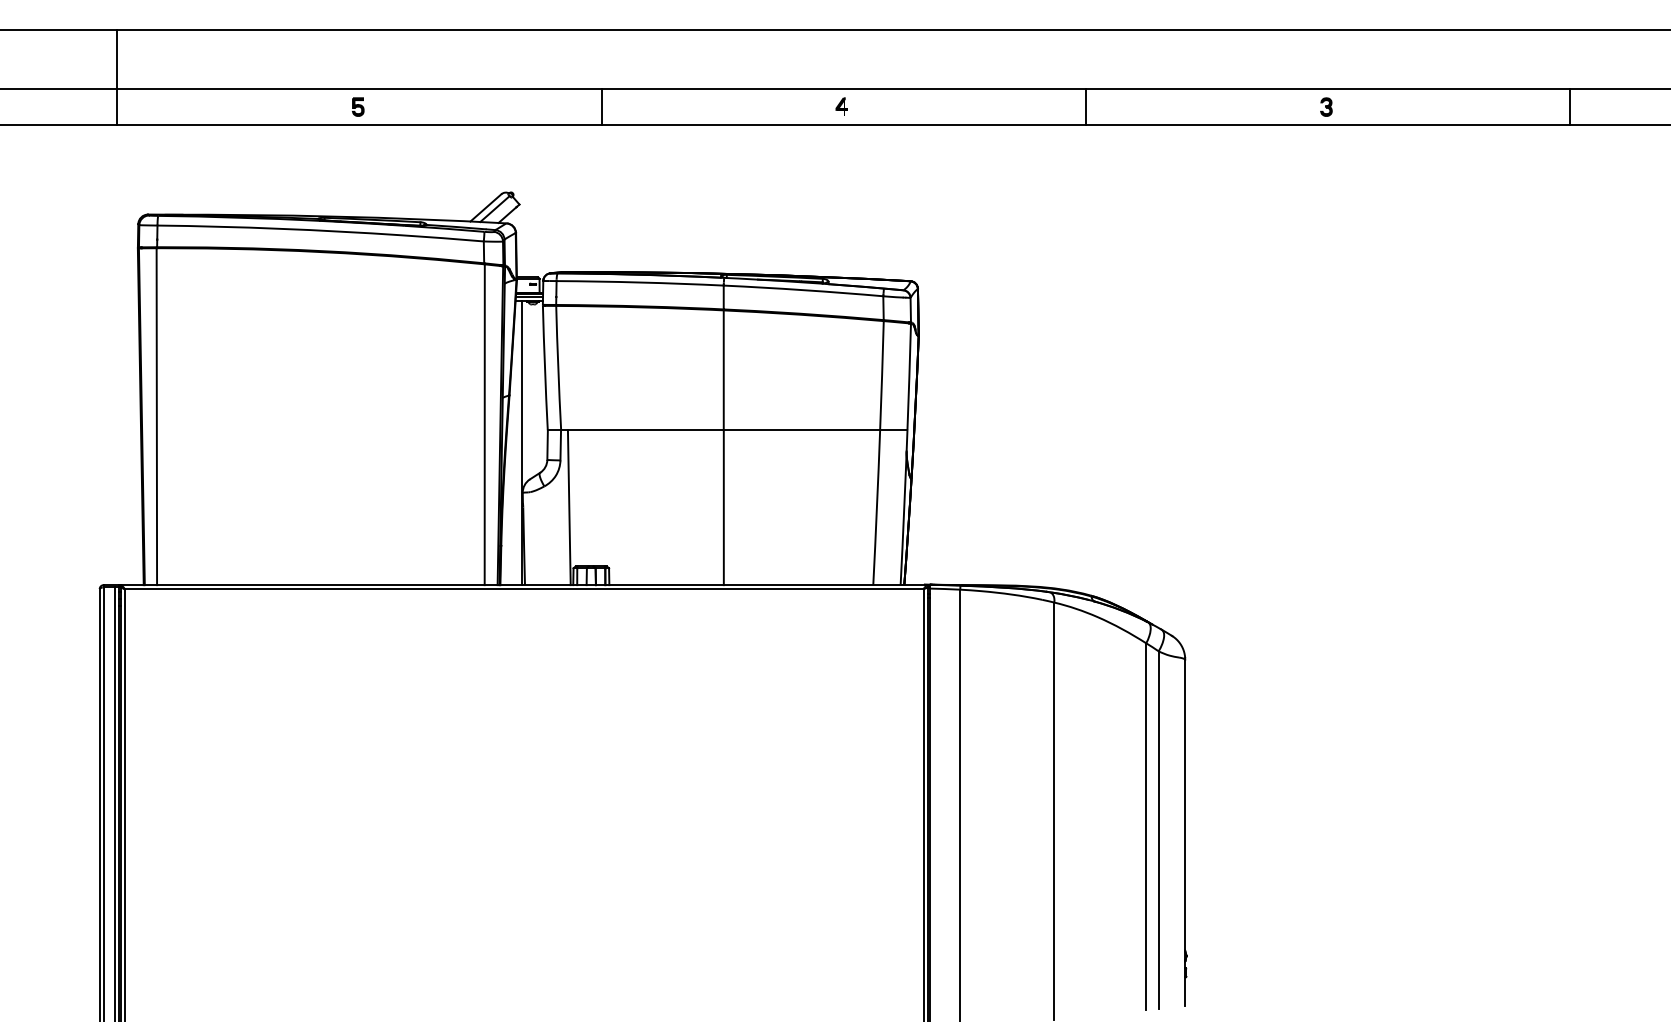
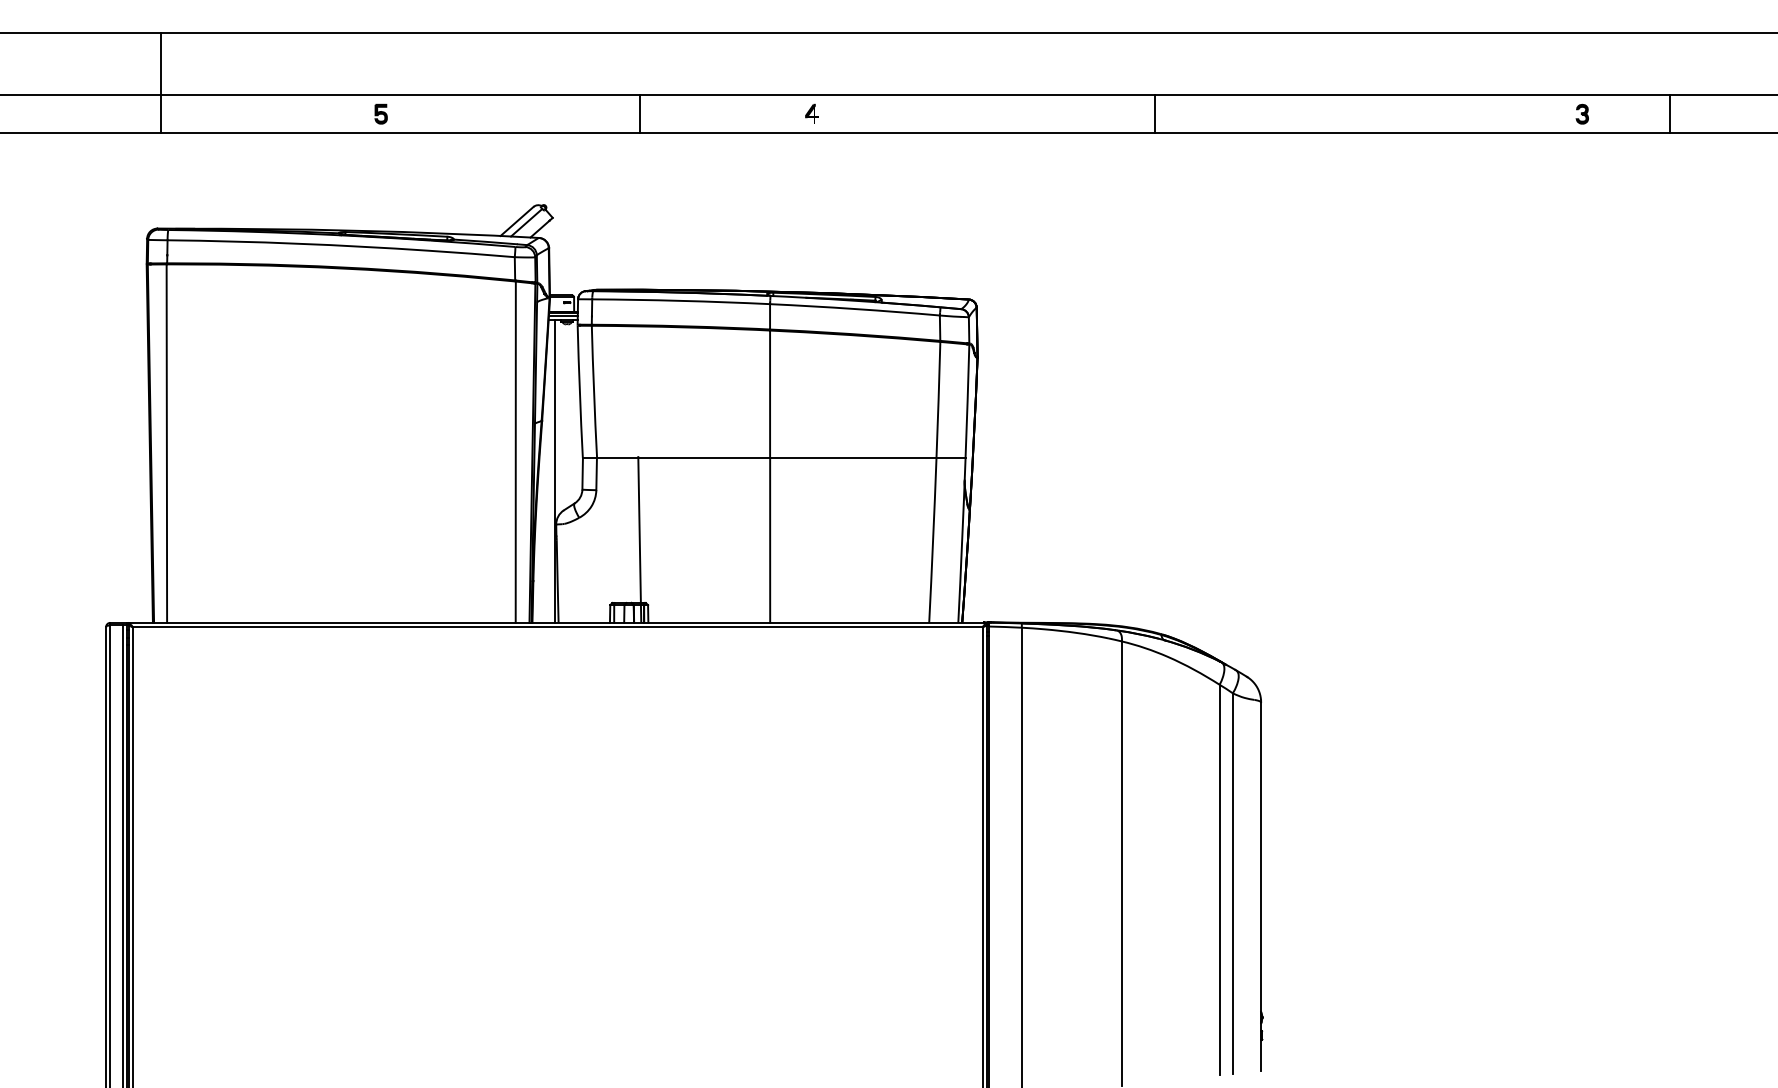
line: (117, 77) -> (160, 82), moved
part: (841, 106) -> (811, 113), moved
part: (1325, 106) -> (1581, 113), moved
line: (569, 507) -> (639, 539), moved

